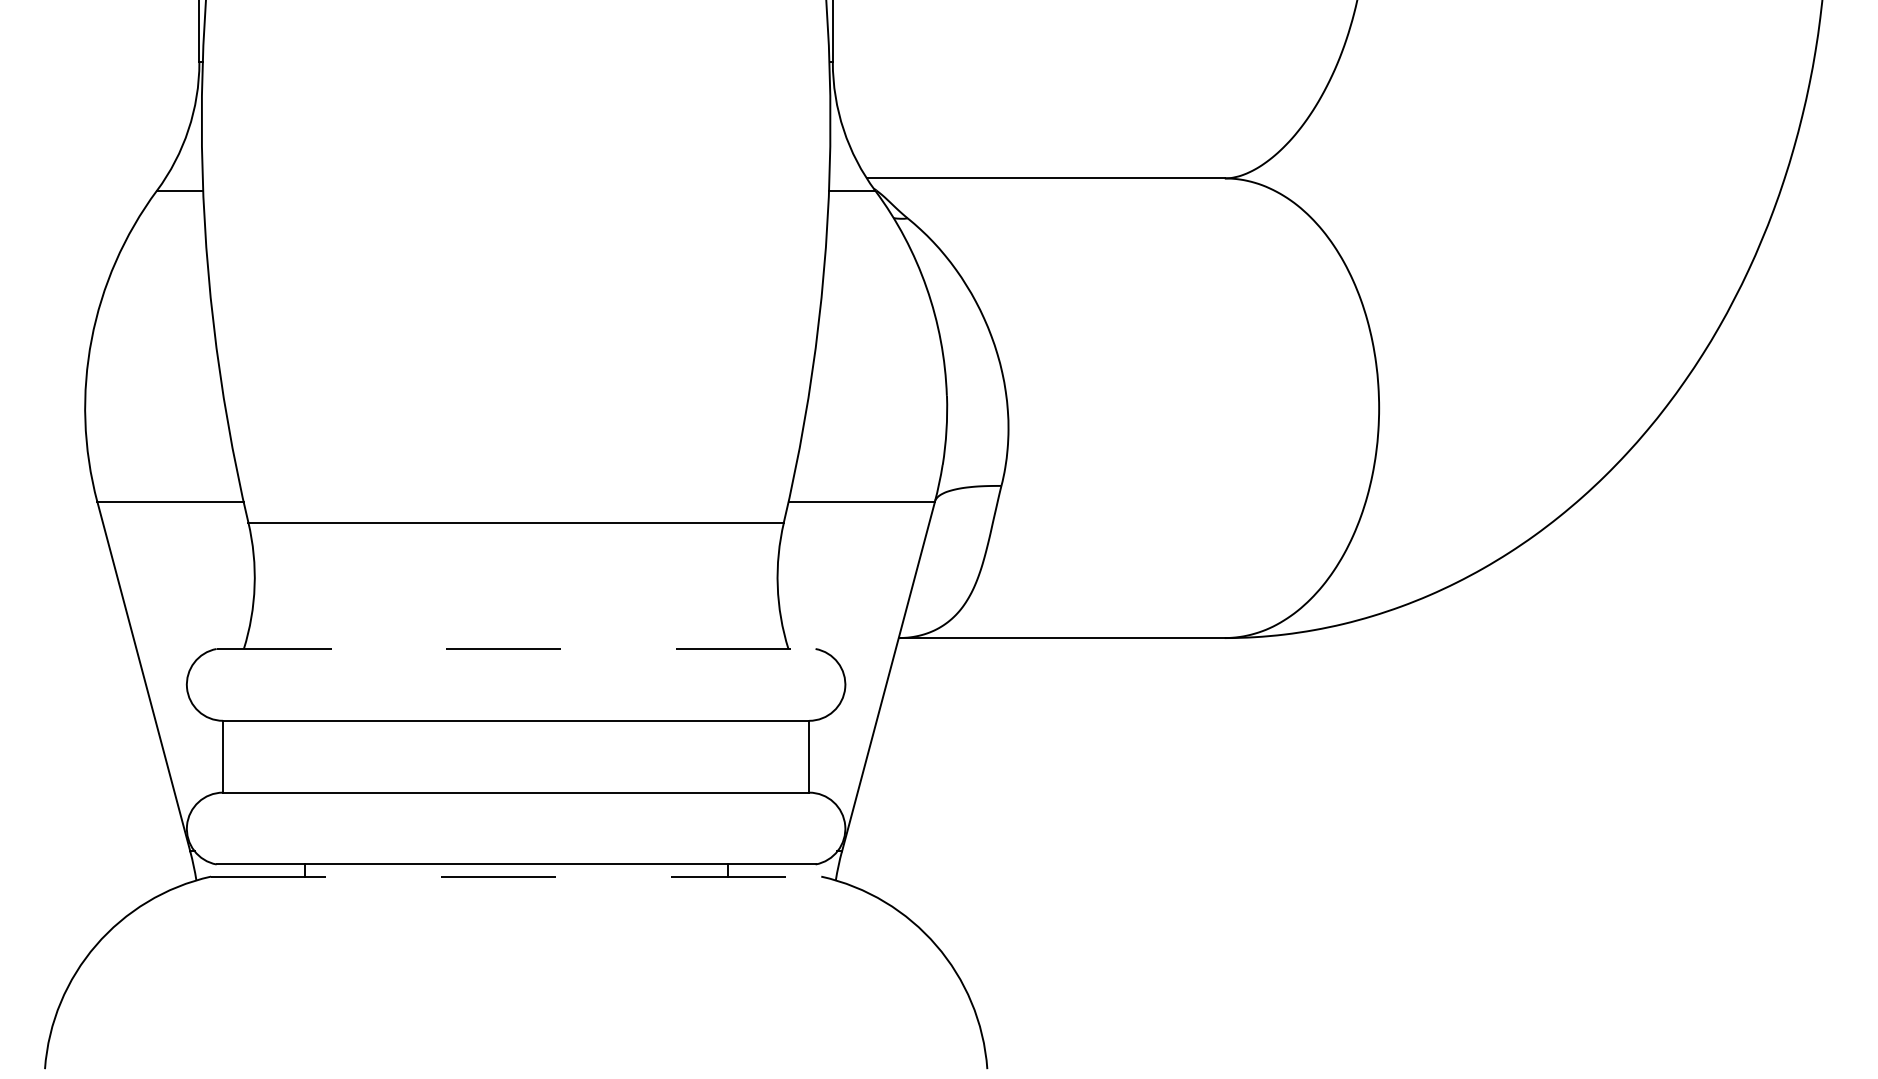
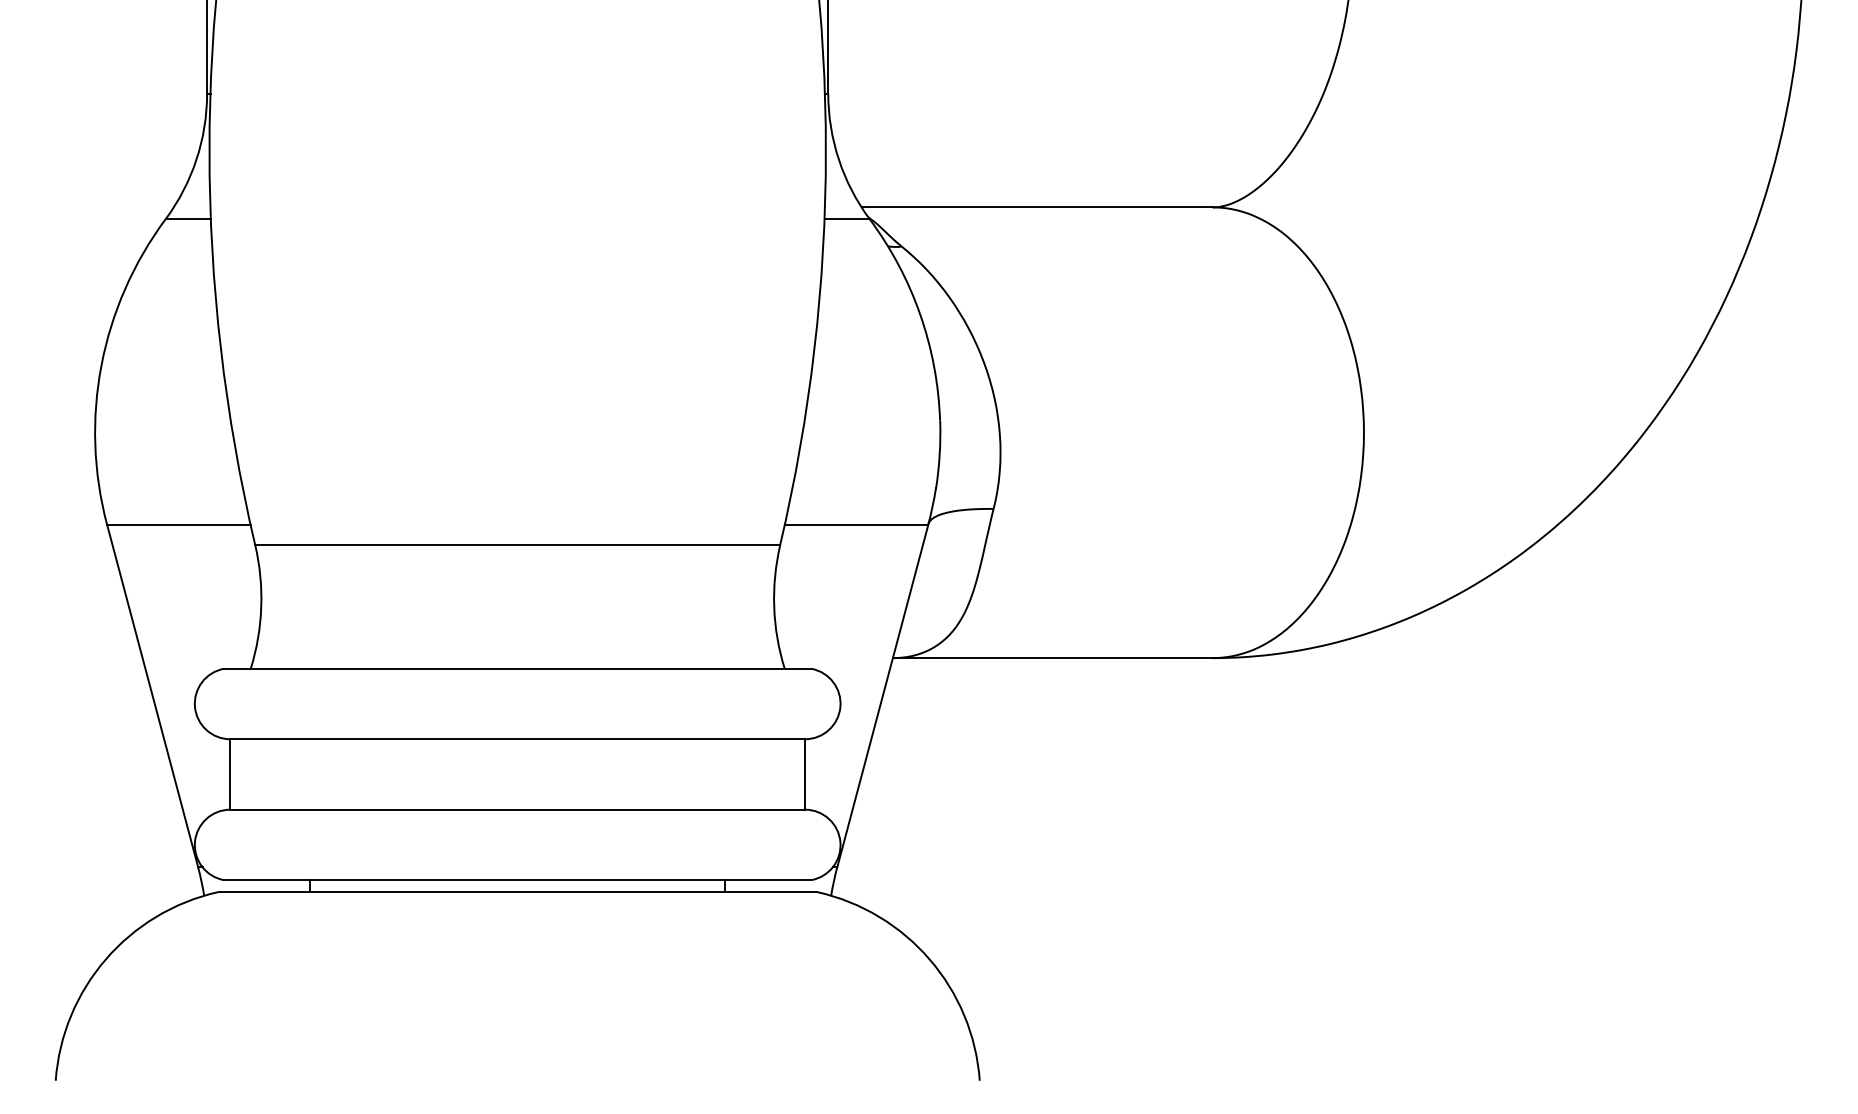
line: (515, 648) -> (517, 668), dashed -> solid
line: (516, 876) -> (518, 891), dashed -> solid

